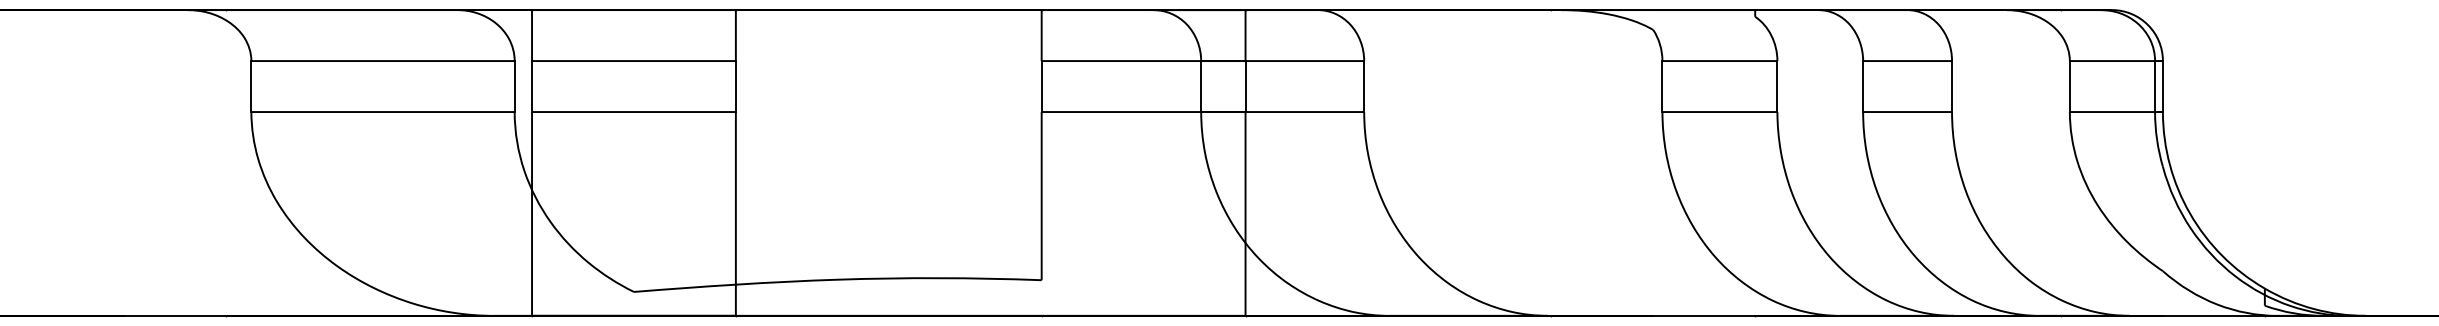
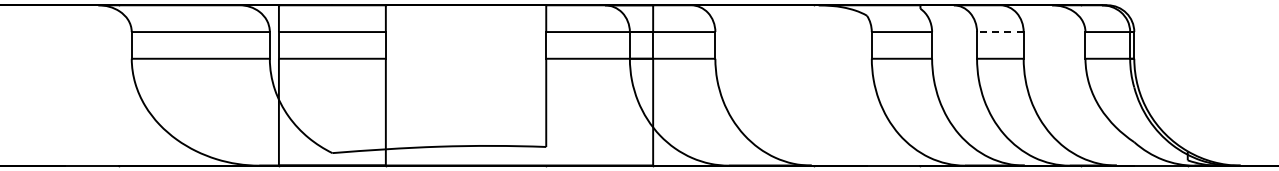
arc: (1907, 61) -> (1000, 32), solid -> dashed

